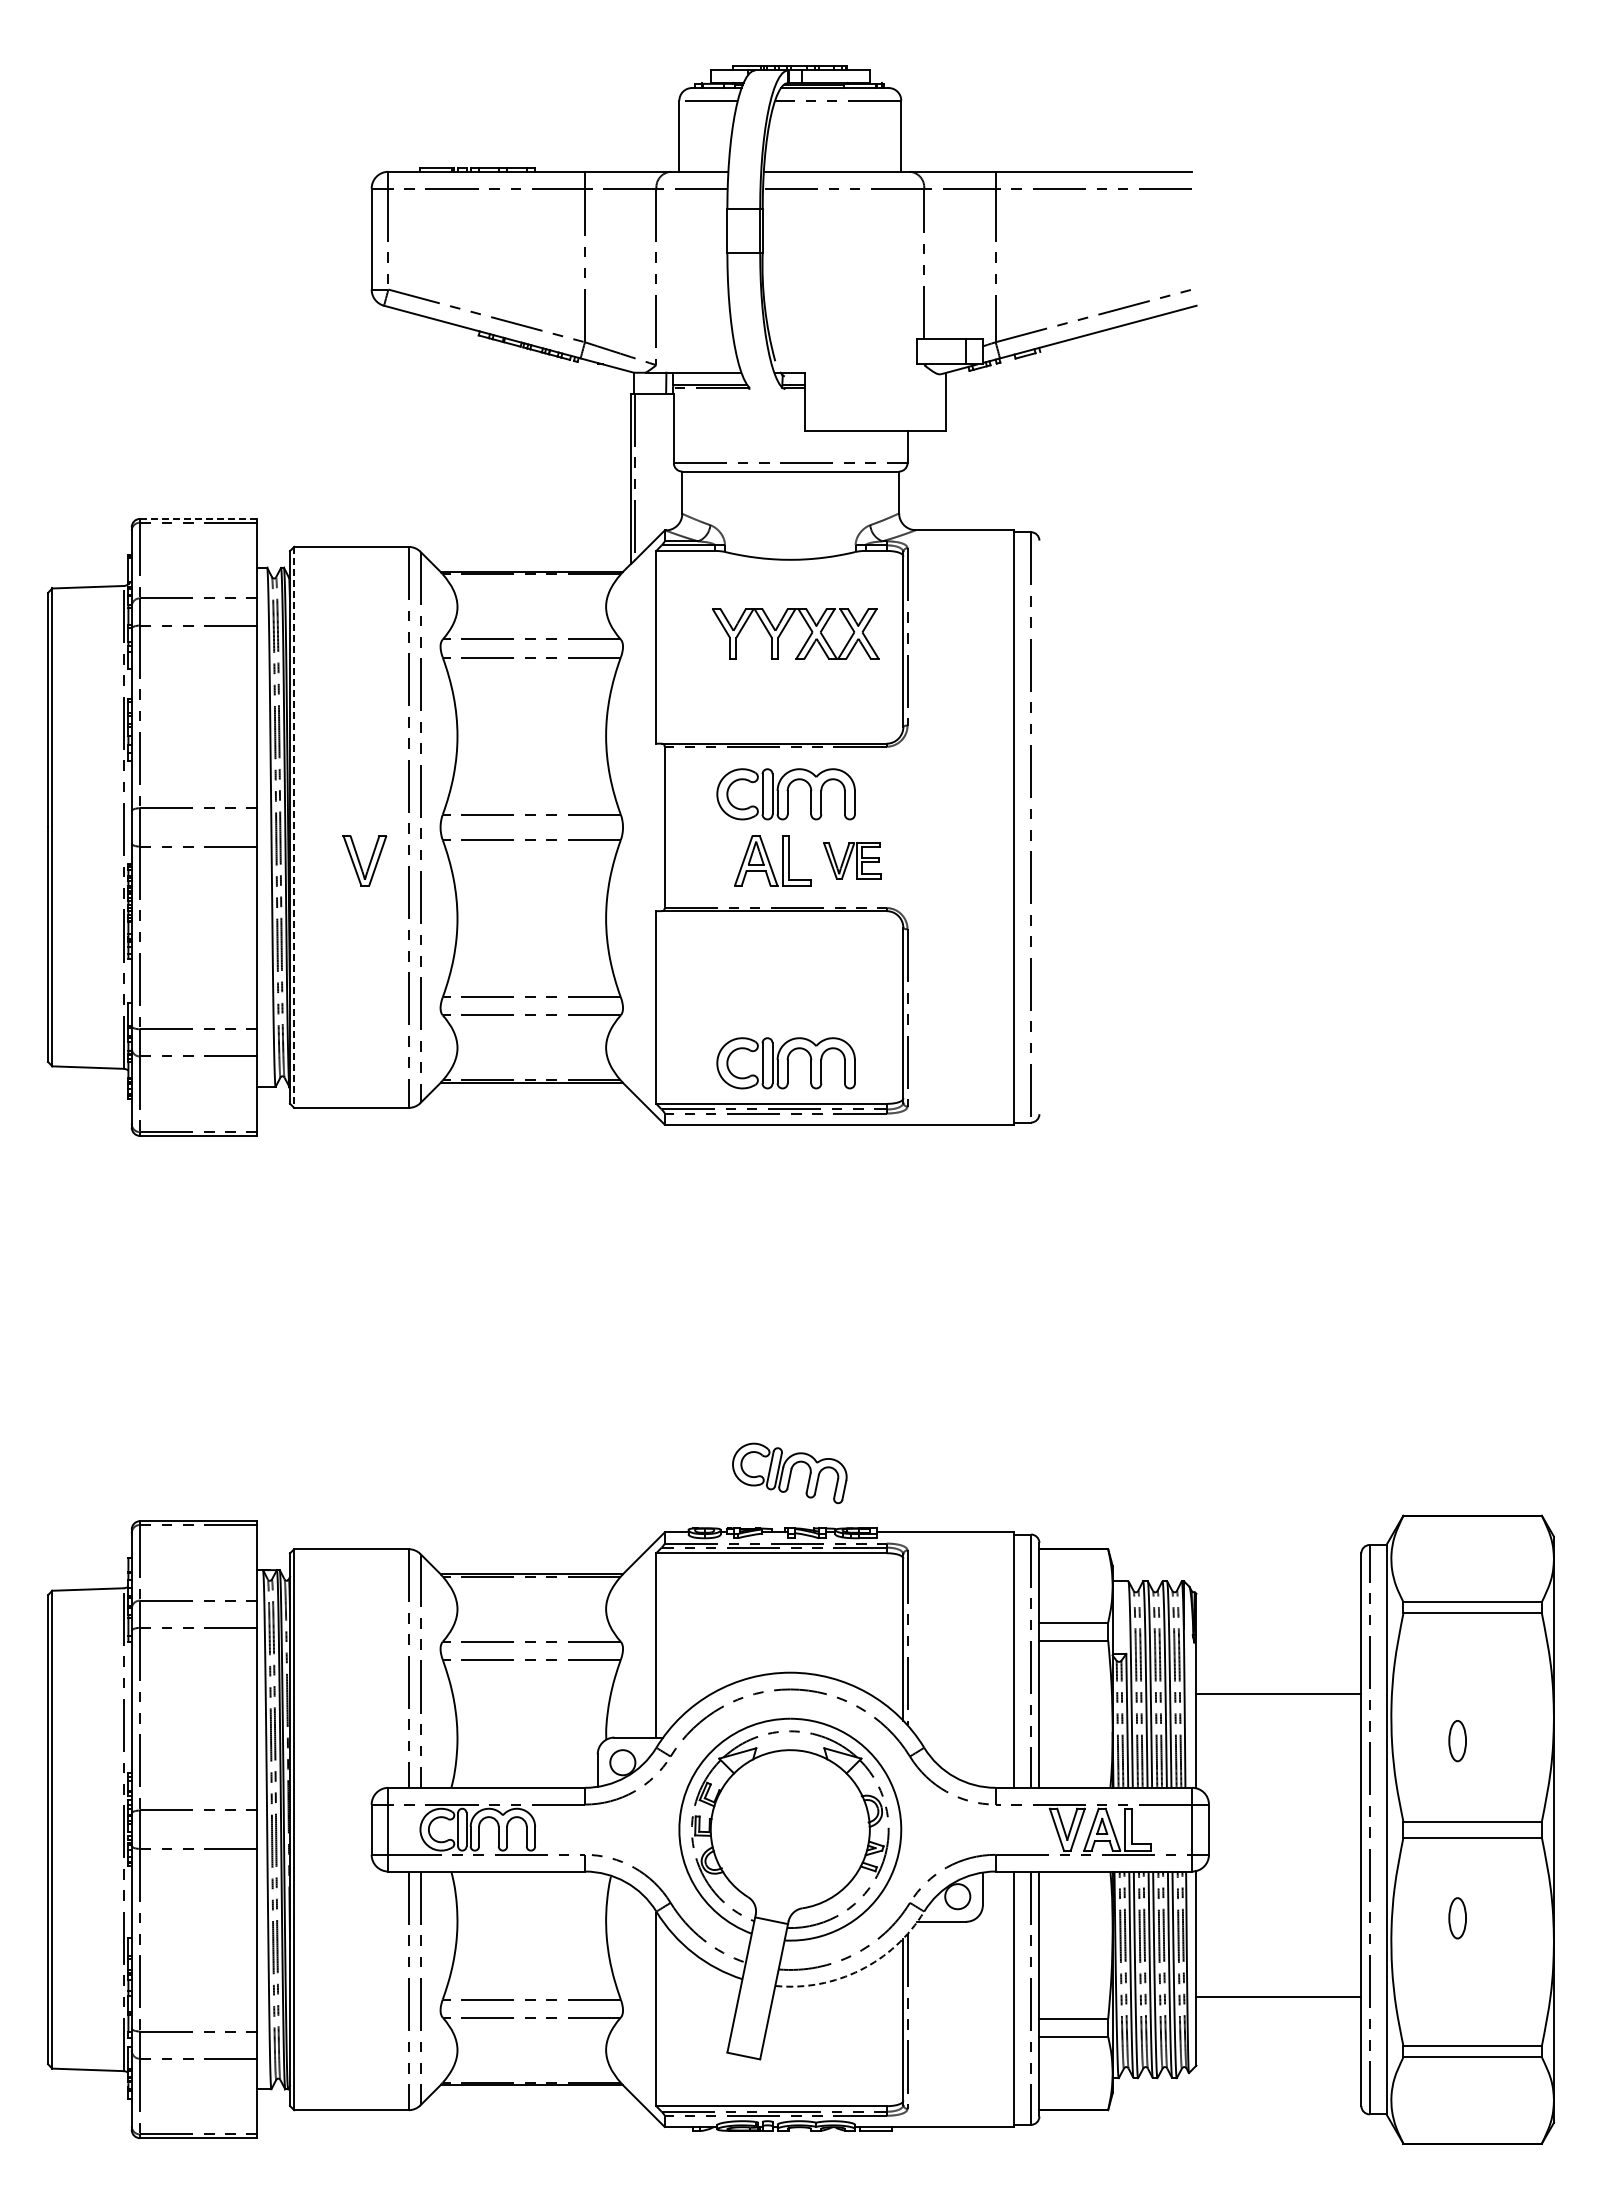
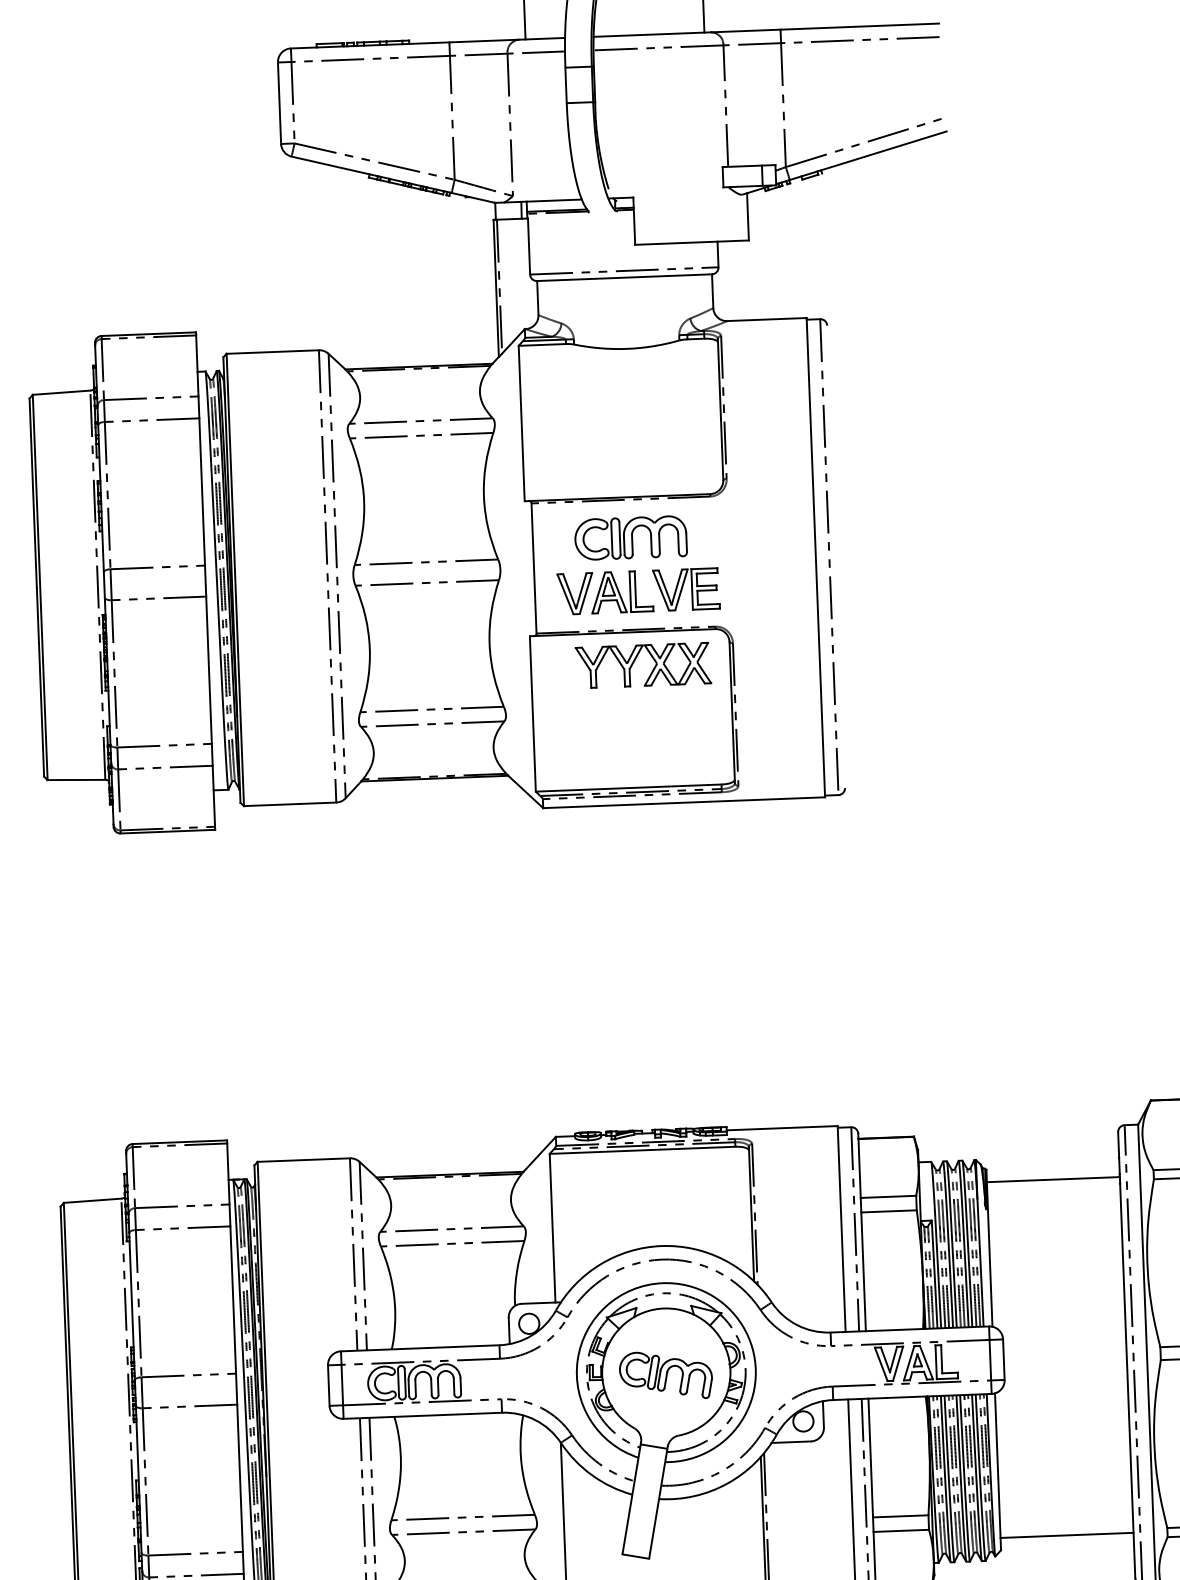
line: (198, 518) -> (148, 333), dashed -> solid
part: (786, 626) -> (635, 659), moved
line: (294, 827) -> (235, 580), dashed -> solid
part: (364, 860) -> (575, 593), moved
part: (852, 860) -> (686, 589), size x1.43
part: (785, 1063) -> (638, 755), removed
part: (789, 1473) -> (665, 1375), moved
line: (1278, 1694) -> (1053, 1180), moved
arc: (860, 1970) -> (727, 1483), dashed -> solid
line: (1278, 1997) -> (1066, 1535), moved

